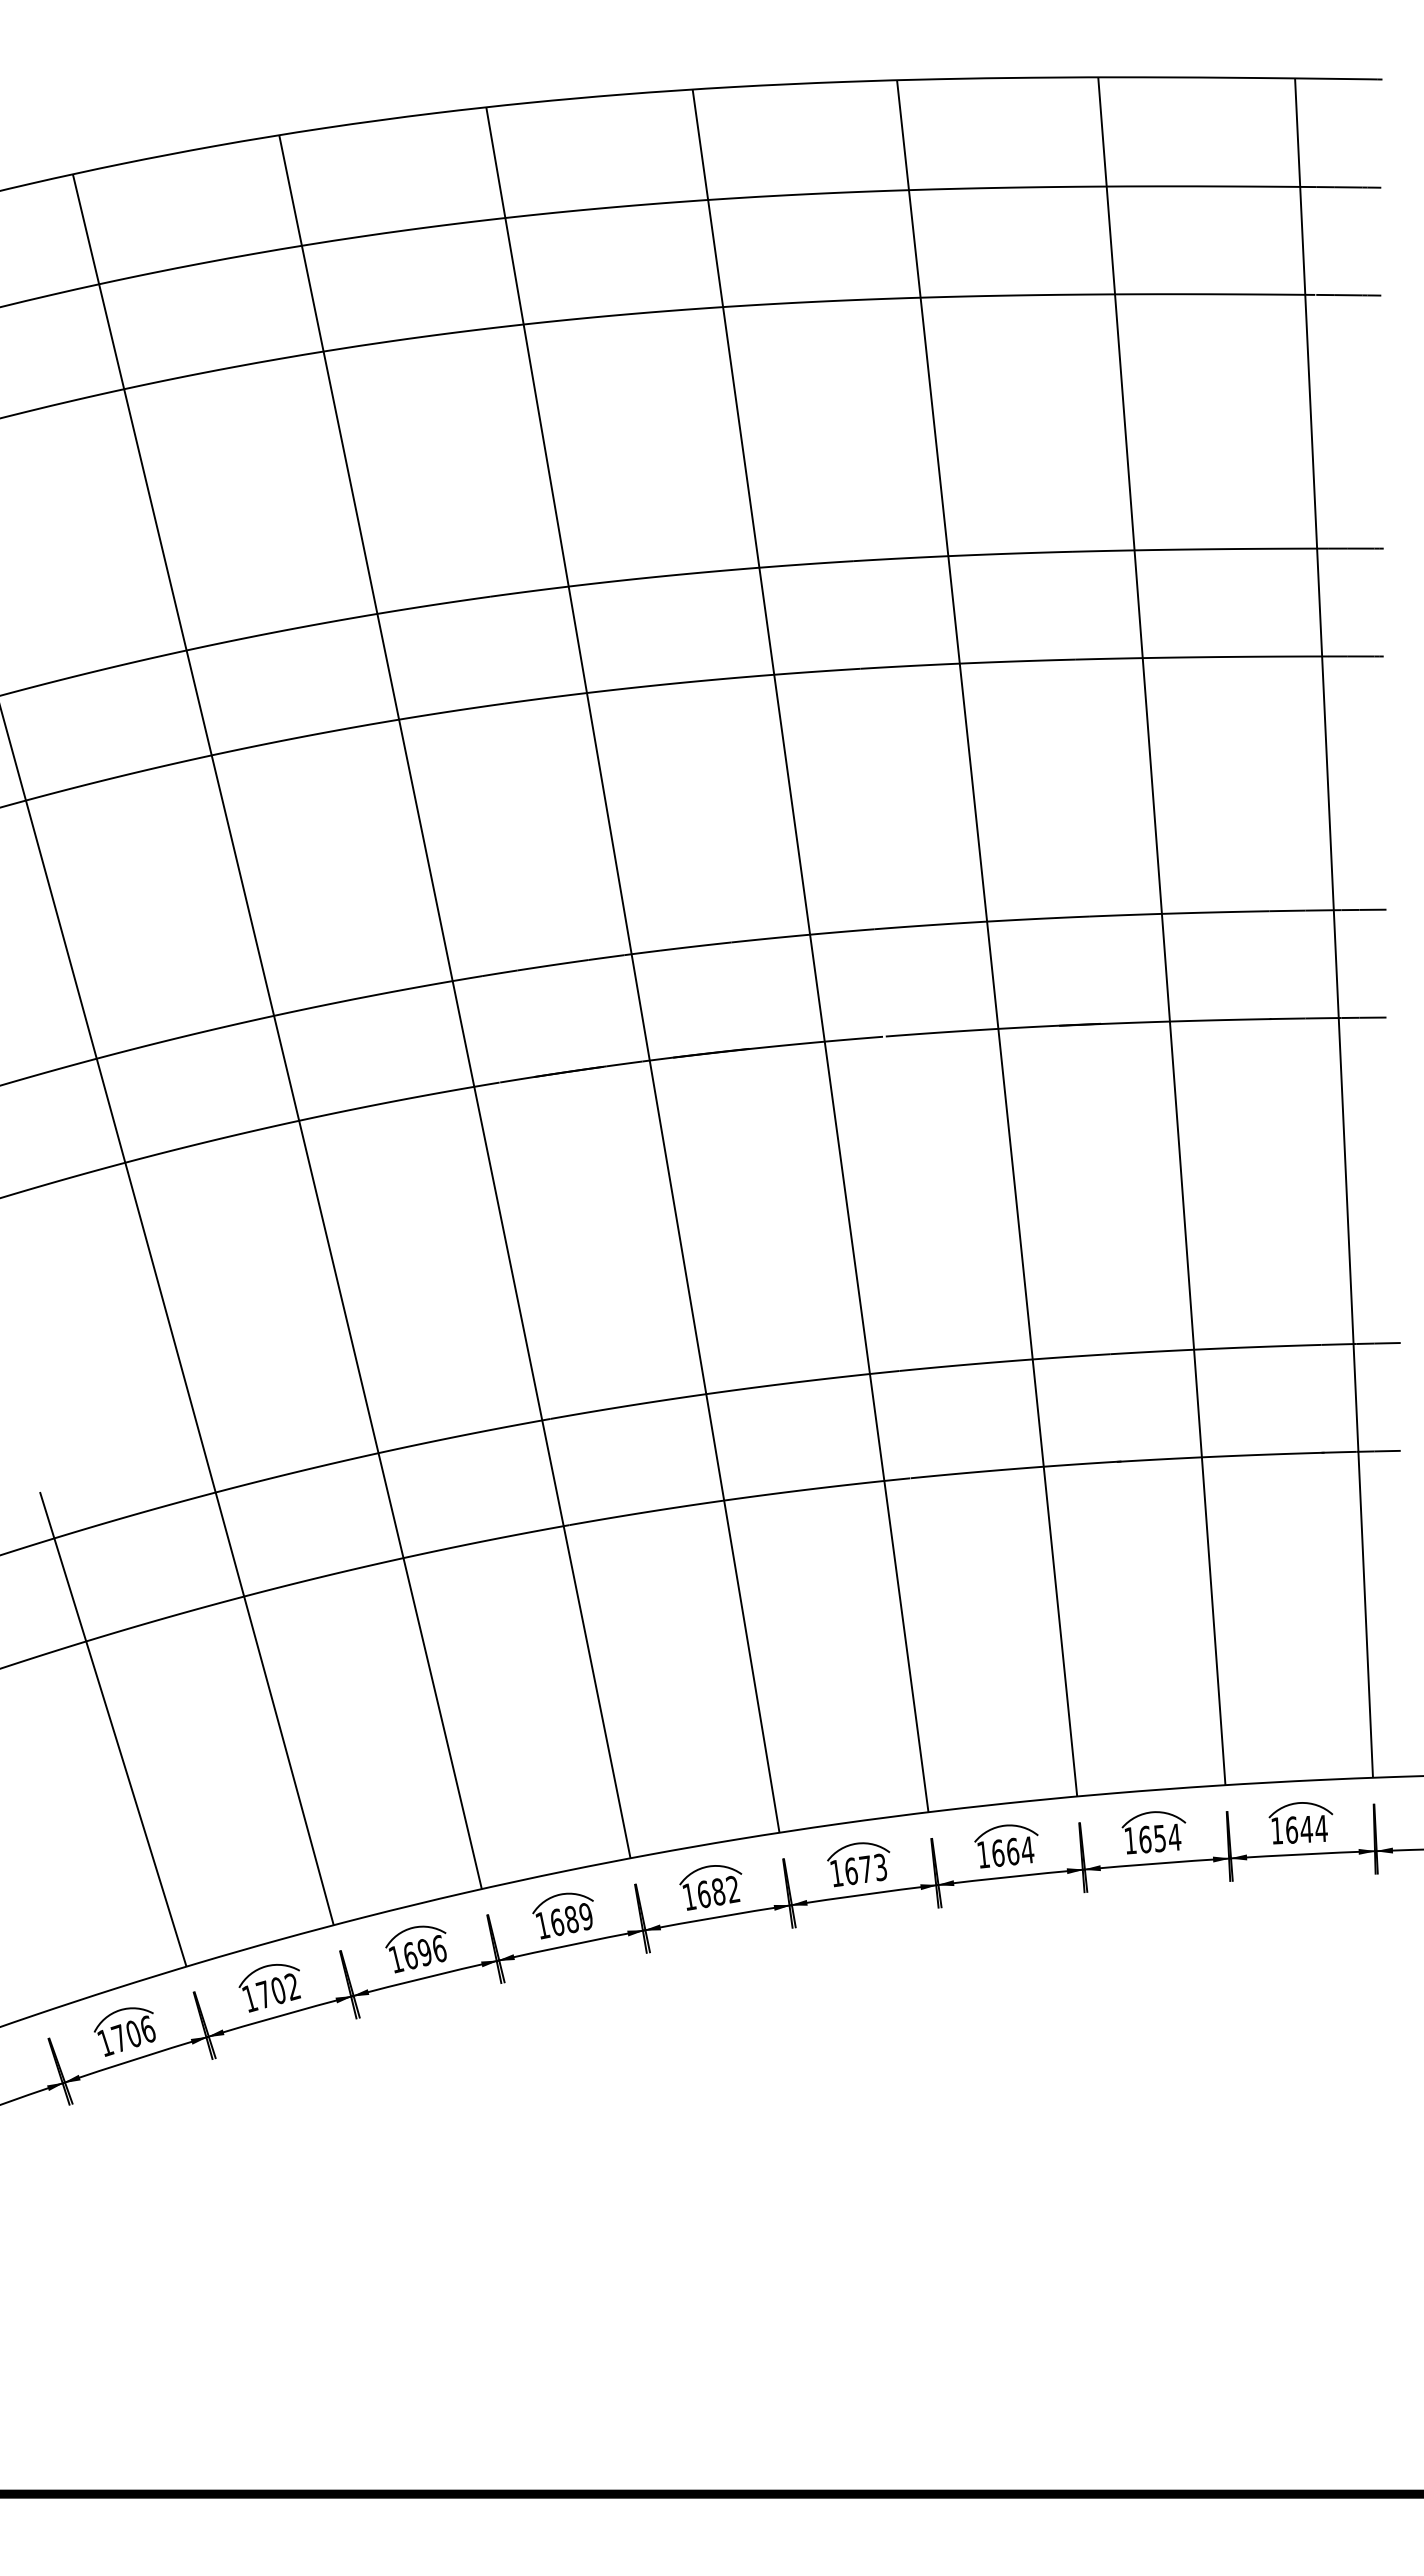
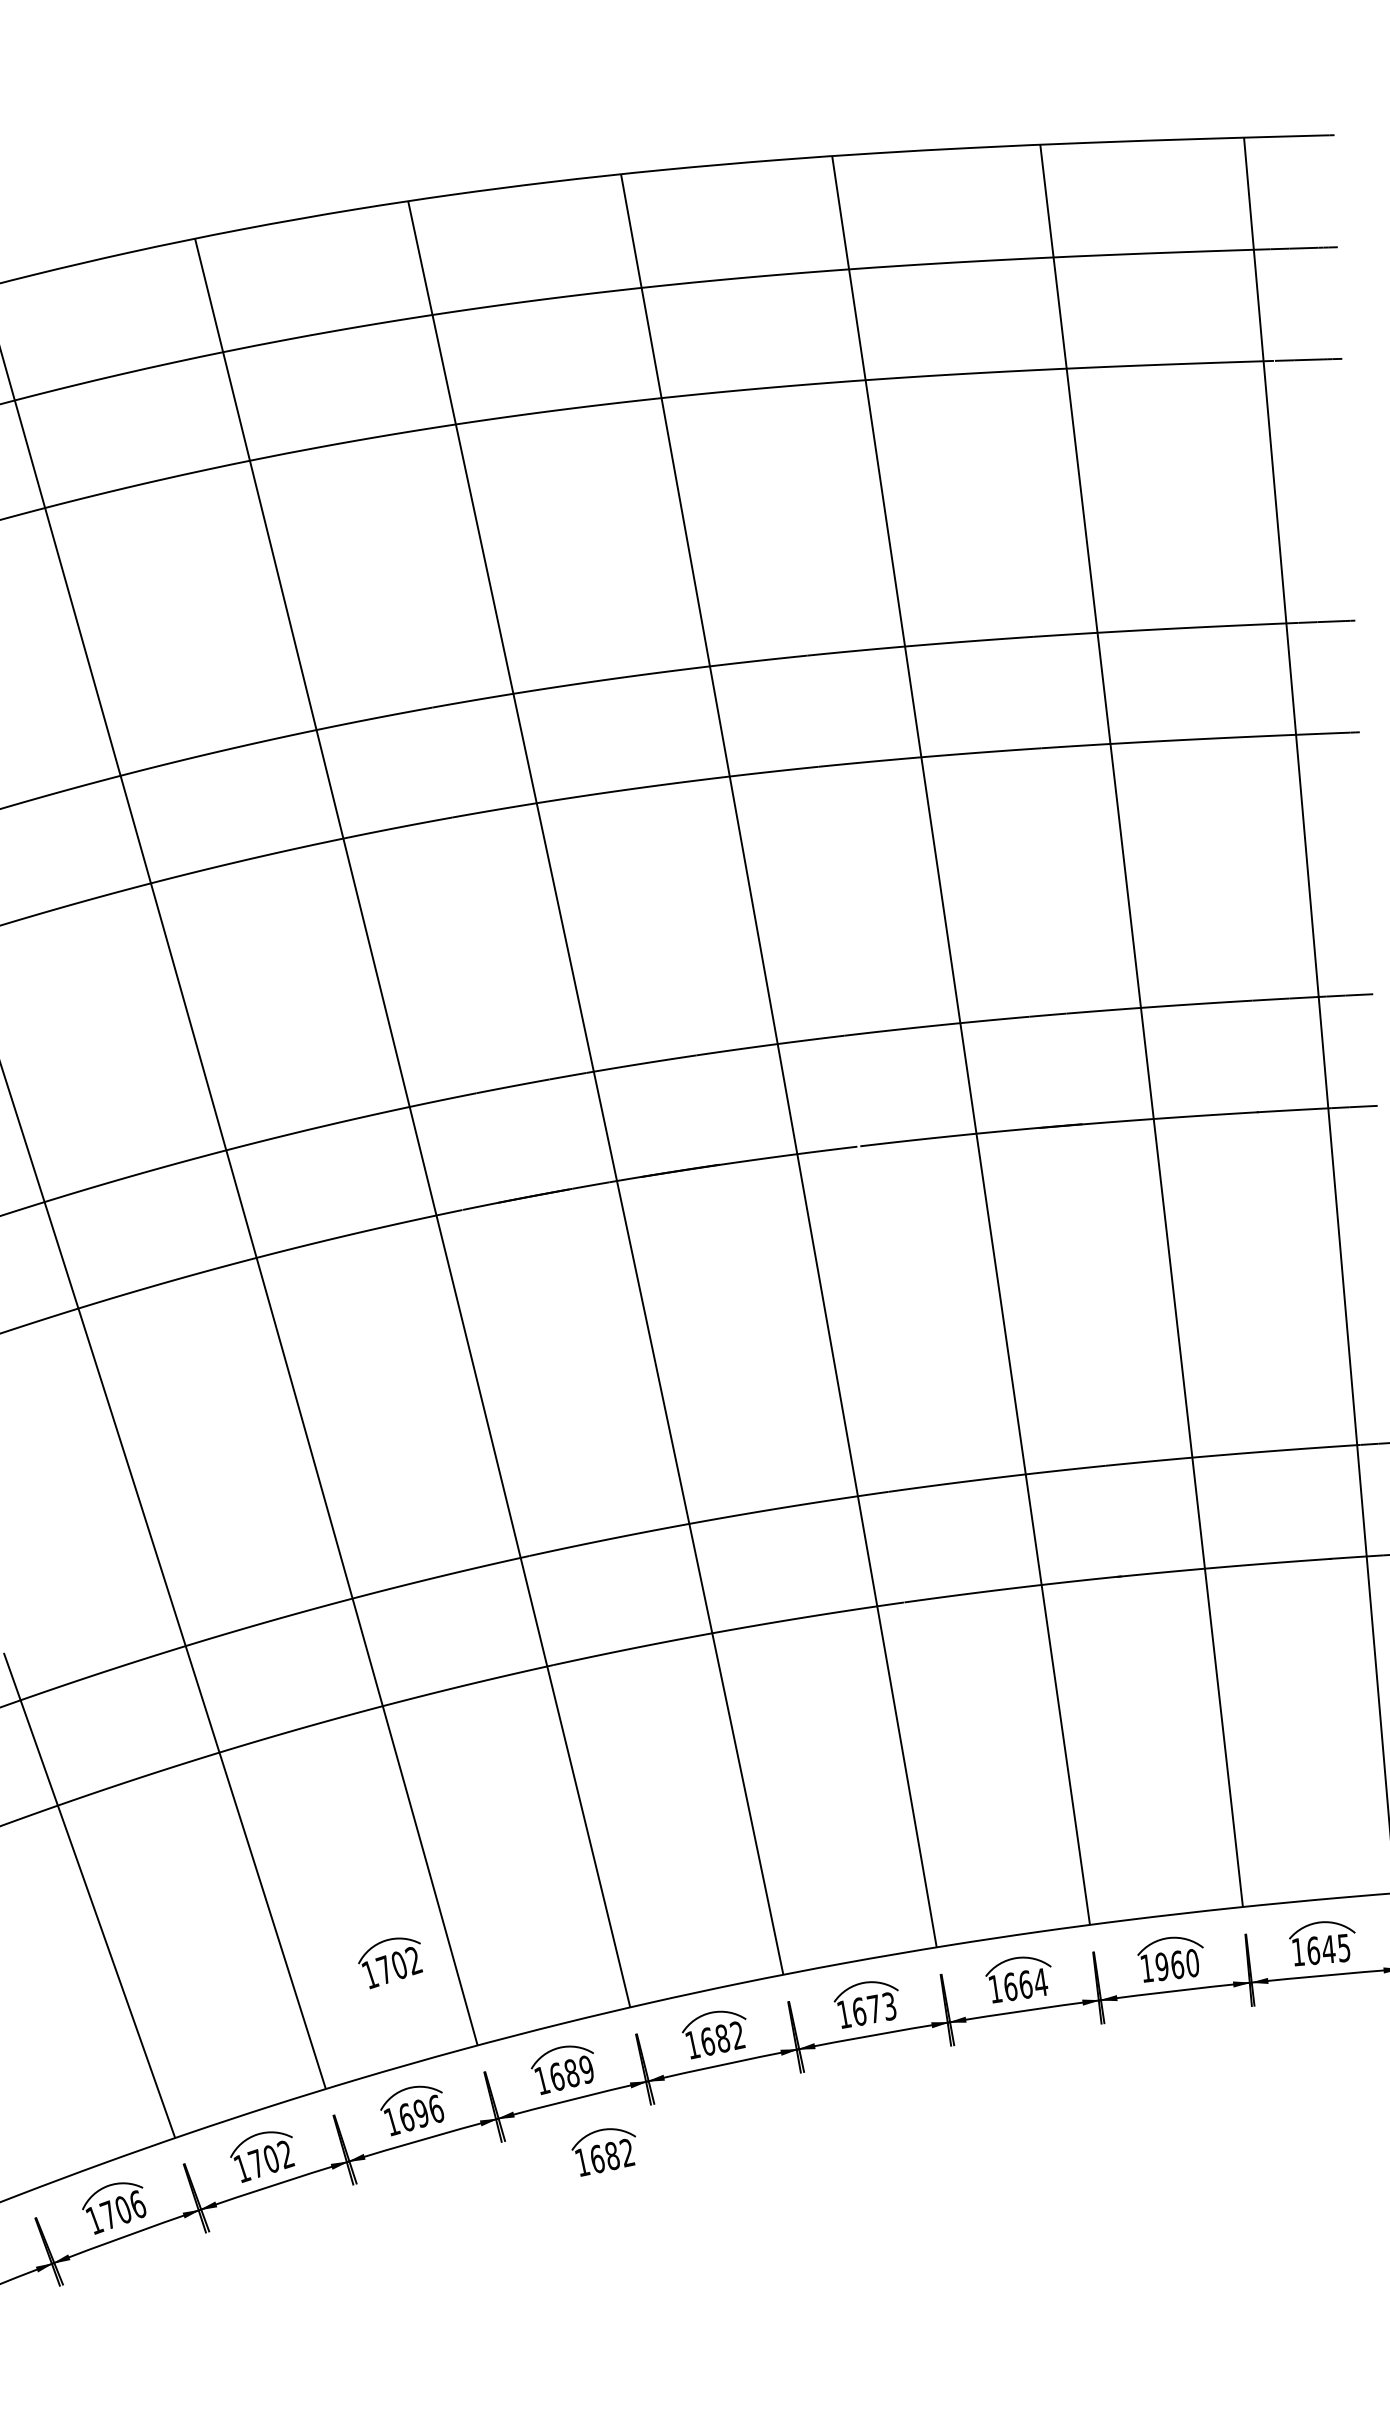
part: (400, 1806) -> (390, 1963), added
text: (1321, 1828) -> (1344, 1947), 1644 -> 1645
text: (1160, 1838) -> (1177, 1964), 1654 -> 1960
part: (599, 1996) -> (603, 2151), added

